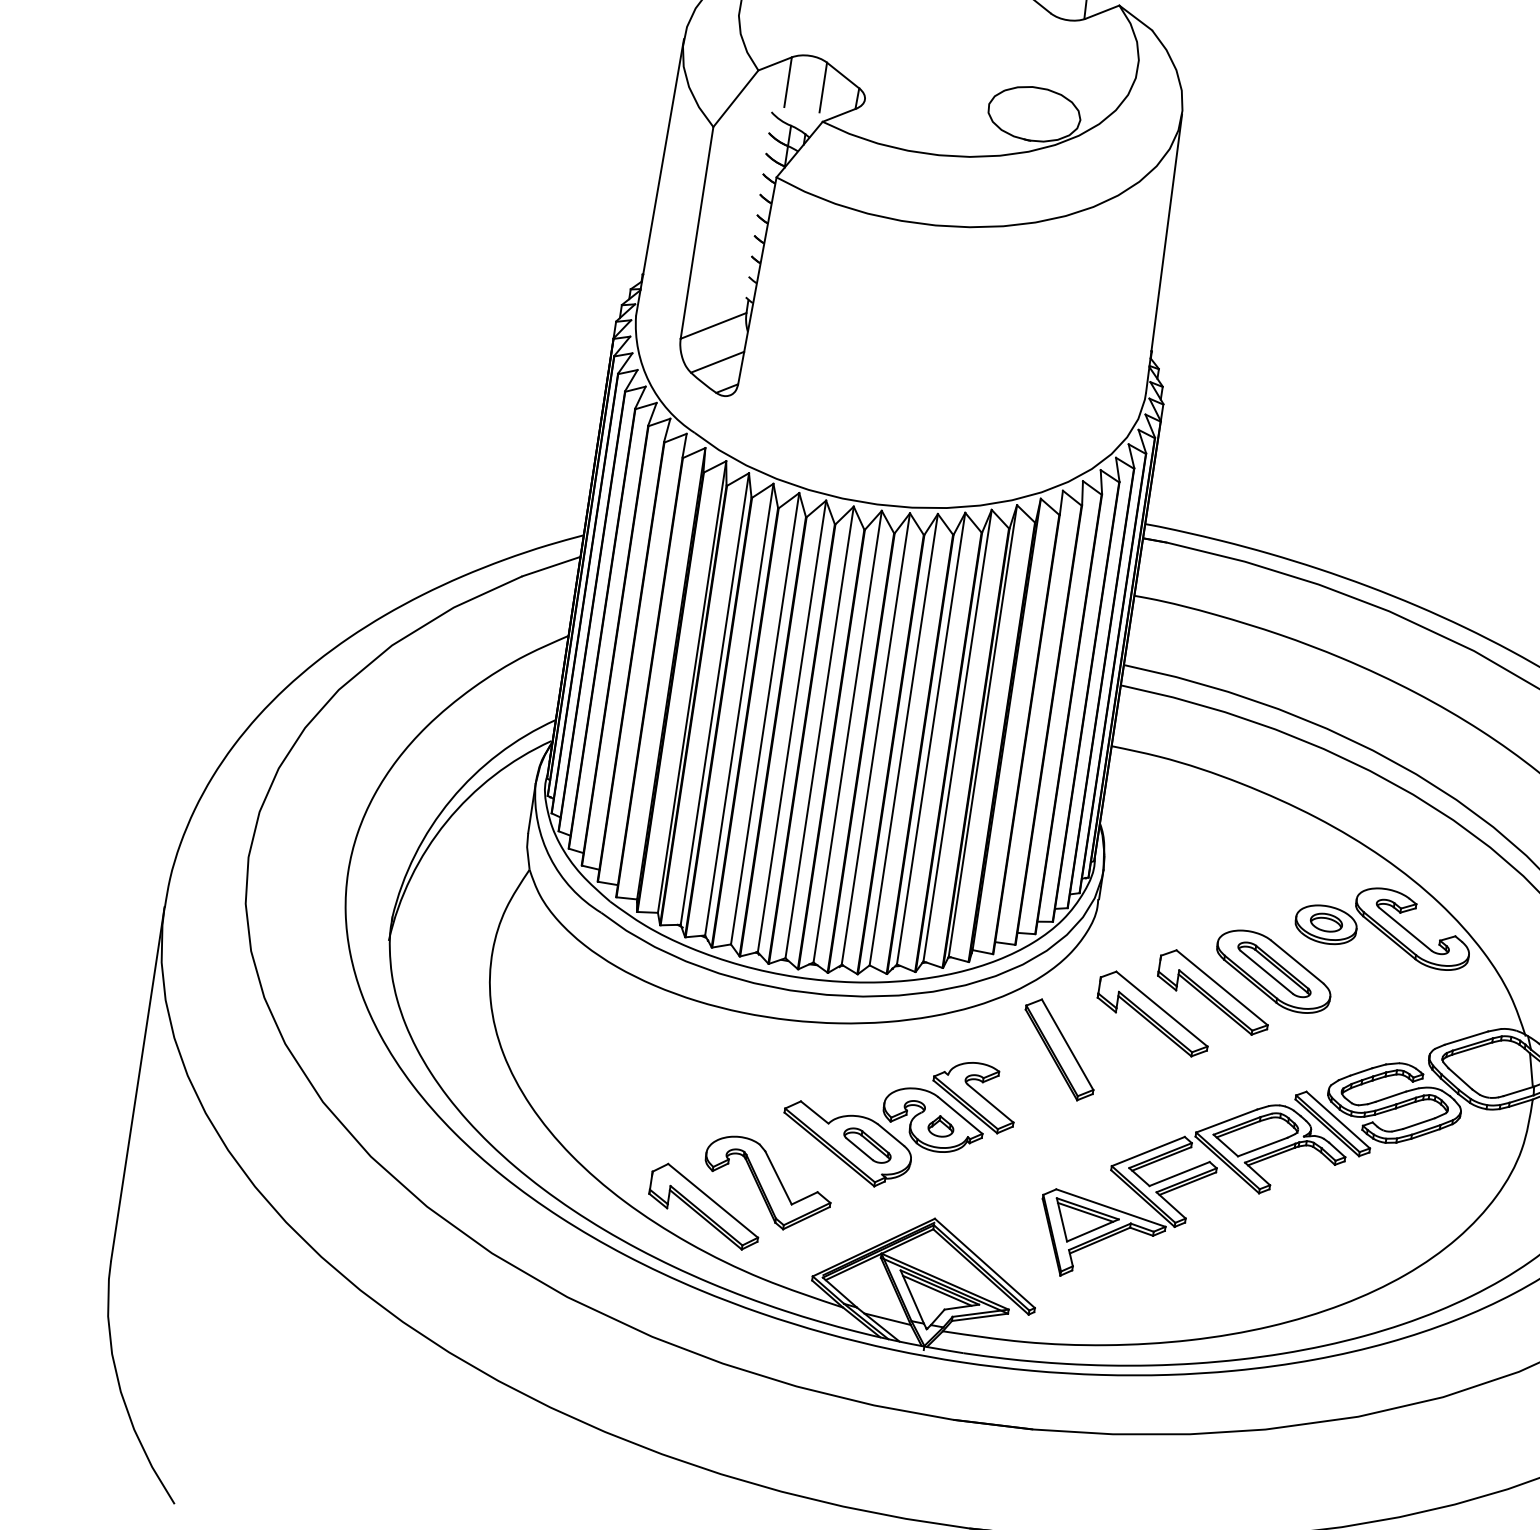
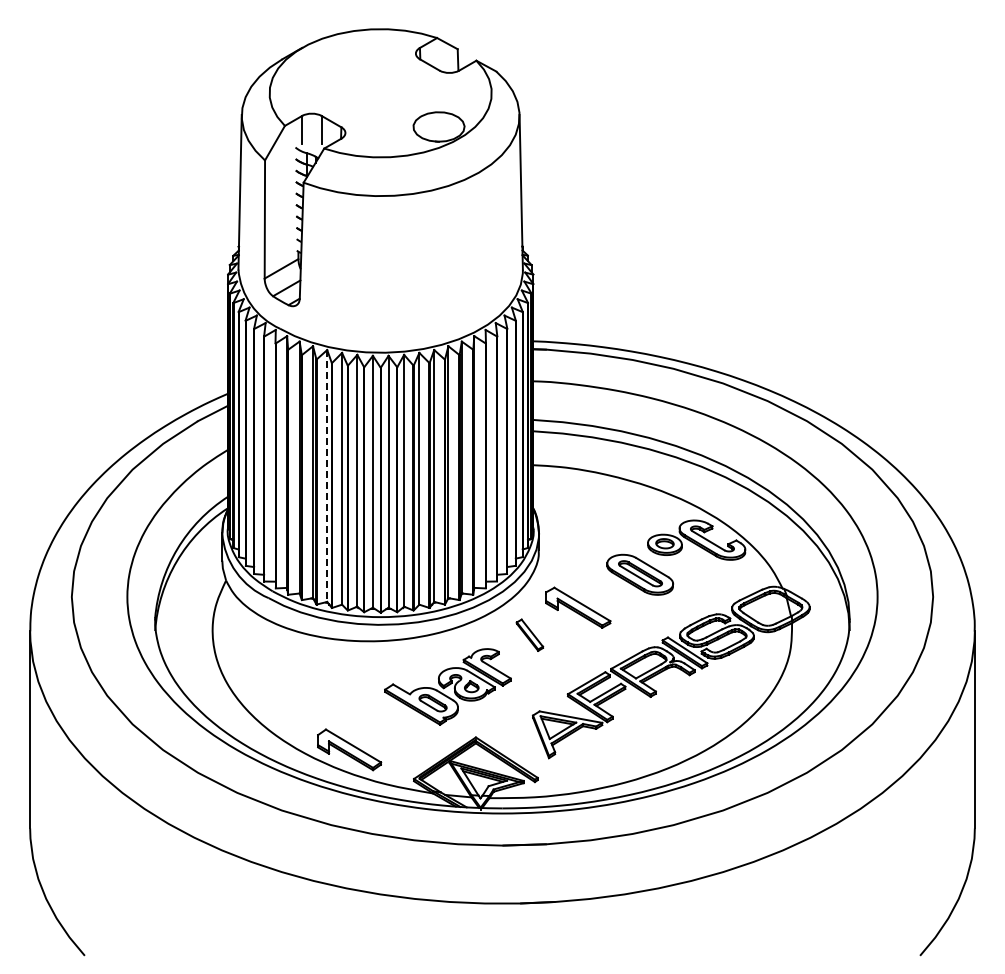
line: (739, 710) -> (327, 476), solid -> dashed
part: (1214, 993) -> (609, 591), removed
part: (1058, 1050) -> (529, 635), size x0.6
part: (767, 1184) -> (381, 732), removed

